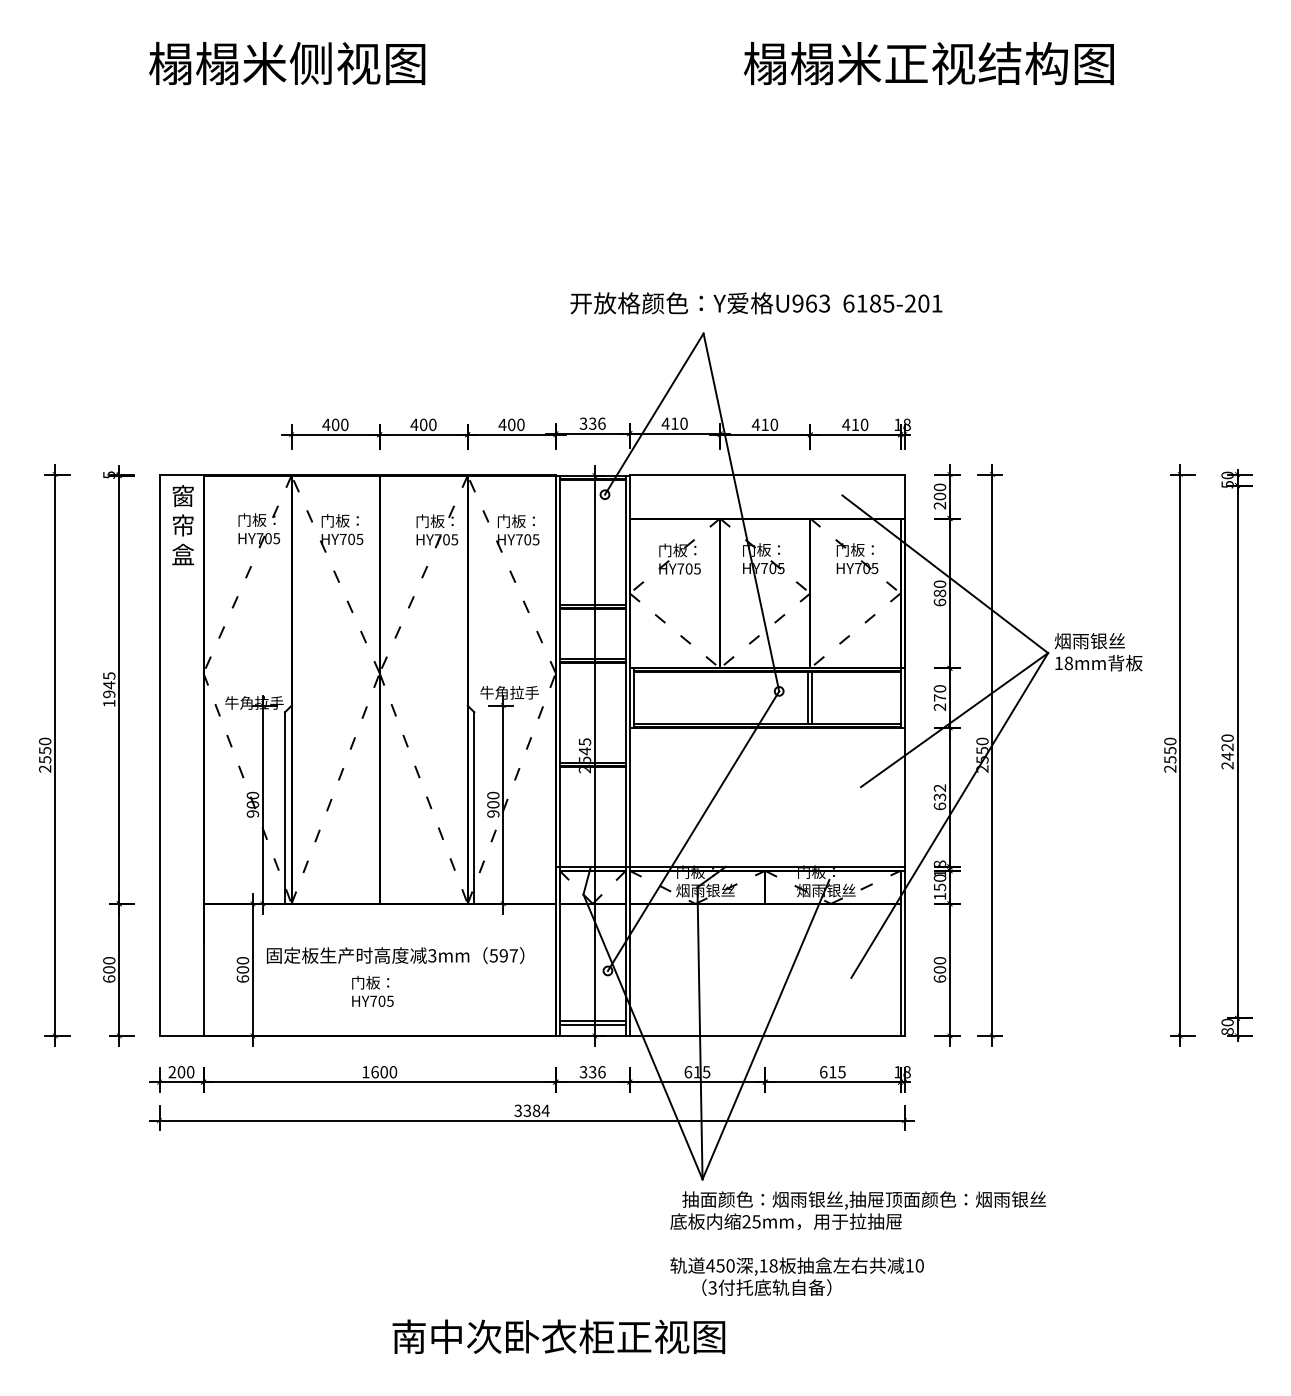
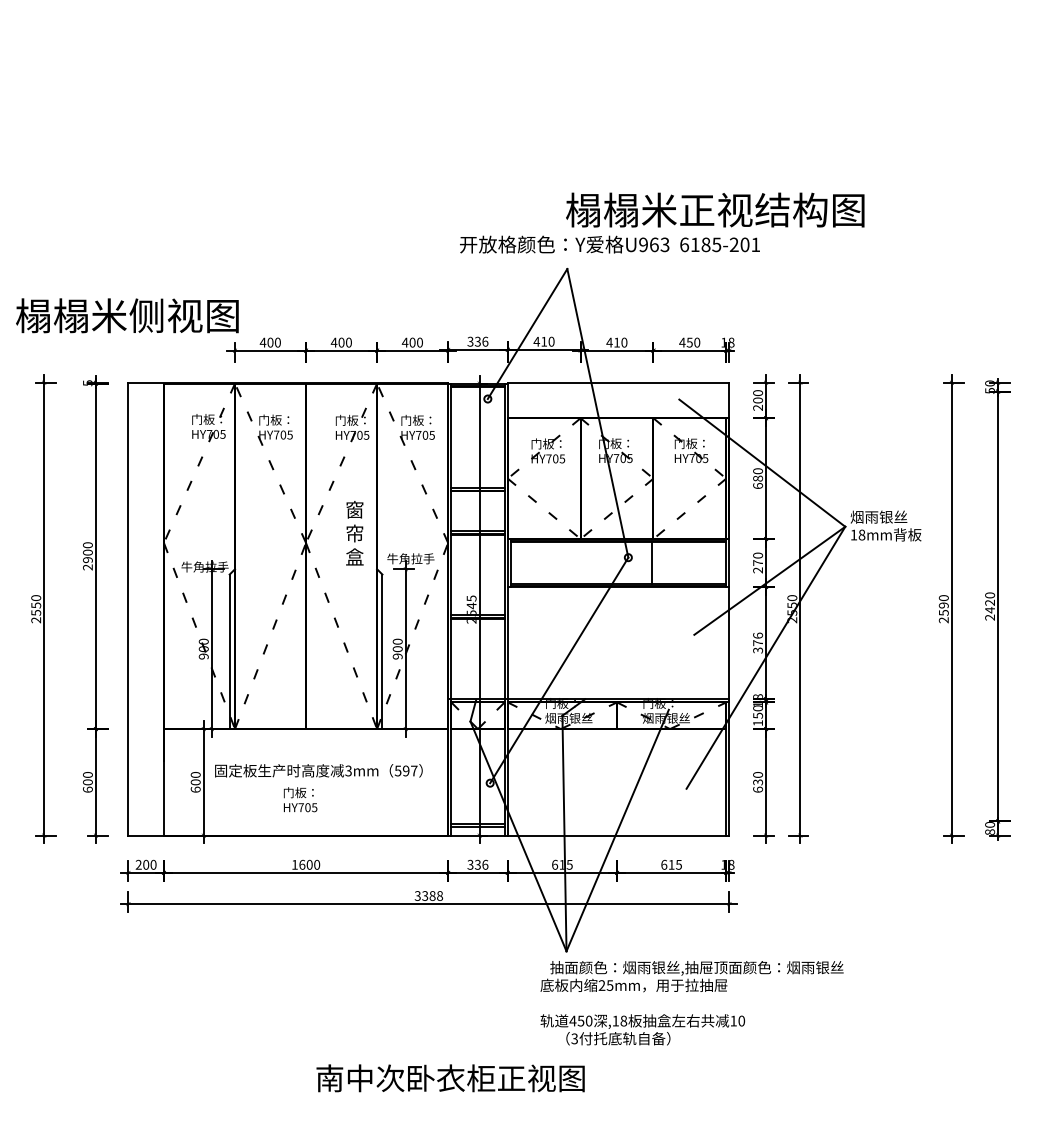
text: (287, 63) -> (127, 315), moved
text: (928, 63) -> (714, 210), moved
text: (855, 424) -> (689, 342), 410 -> 450
text: (183, 525) -> (355, 533), moved
text: (109, 689) -> (88, 556), 1945 -> 2900
line: (812, 697) -> (655, 562), removed
text: (1170, 750) -> (944, 605), 2550 -> 2590
text: (939, 797) -> (757, 643), 632 -> 376
text: (940, 969) -> (758, 782), 600 -> 630
text: (545, 1110) -> (439, 895), 3384 -> 3388

